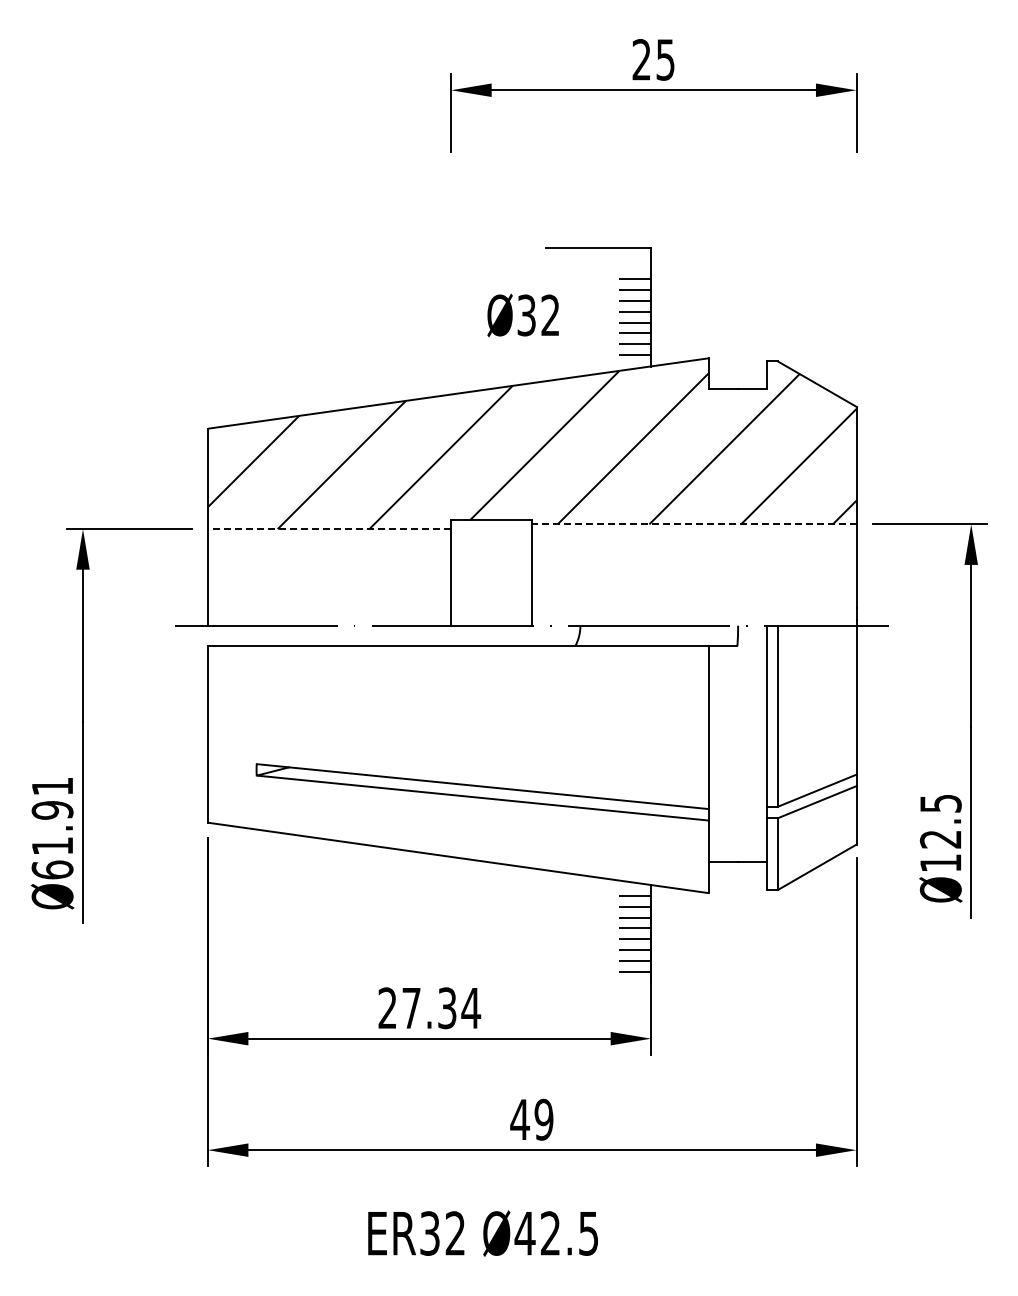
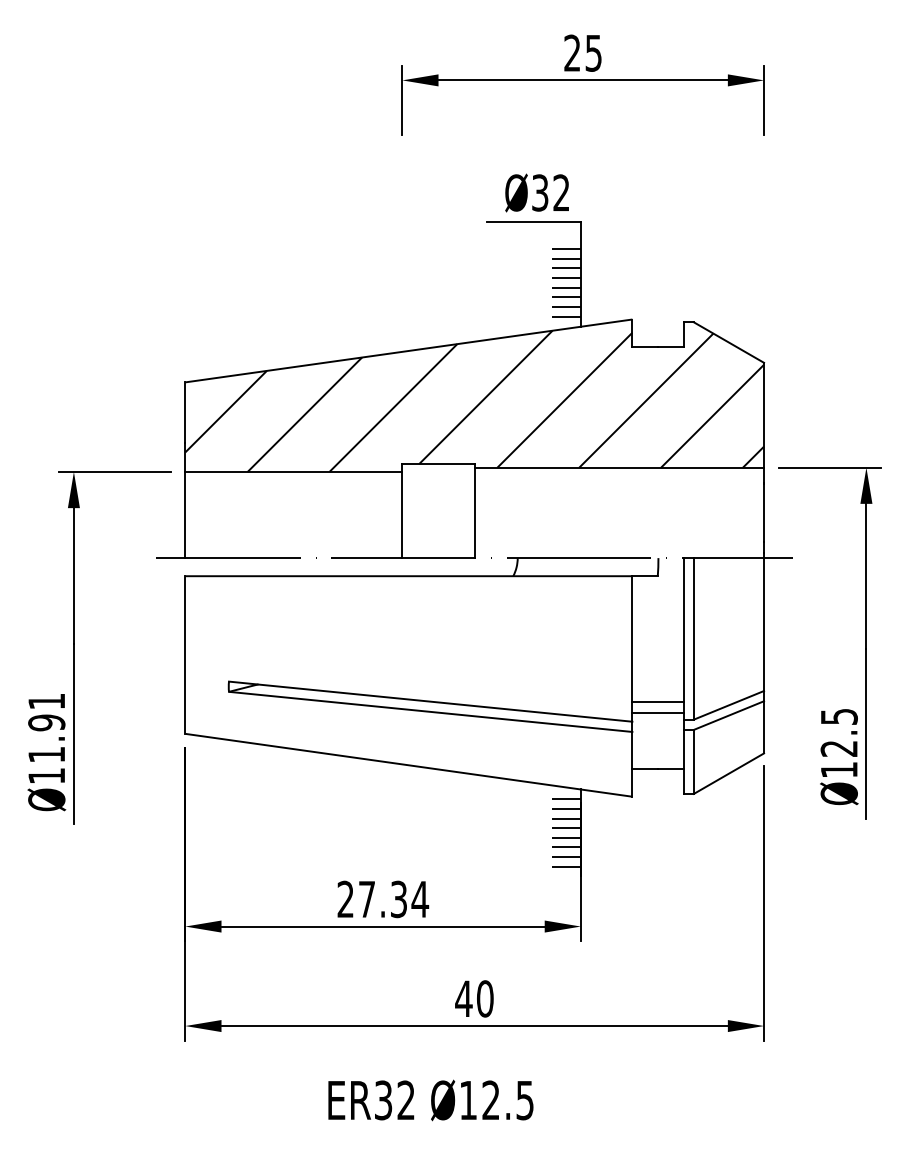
text: (522, 315) -> (536, 193), moved
line: (693, 524) -> (618, 467), dashed -> solid
line: (329, 528) -> (293, 471), dashed -> solid
line: (737, 787) -> (657, 702), added
line: (737, 798) -> (657, 712), added
text: (52, 869) -> (46, 775), Ø61.91 -> Ø11.91
text: (543, 1119) -> (484, 998), 49 -> 40
text: (524, 1233) -> (467, 1100), Ø42.5 -> Ø12.5

